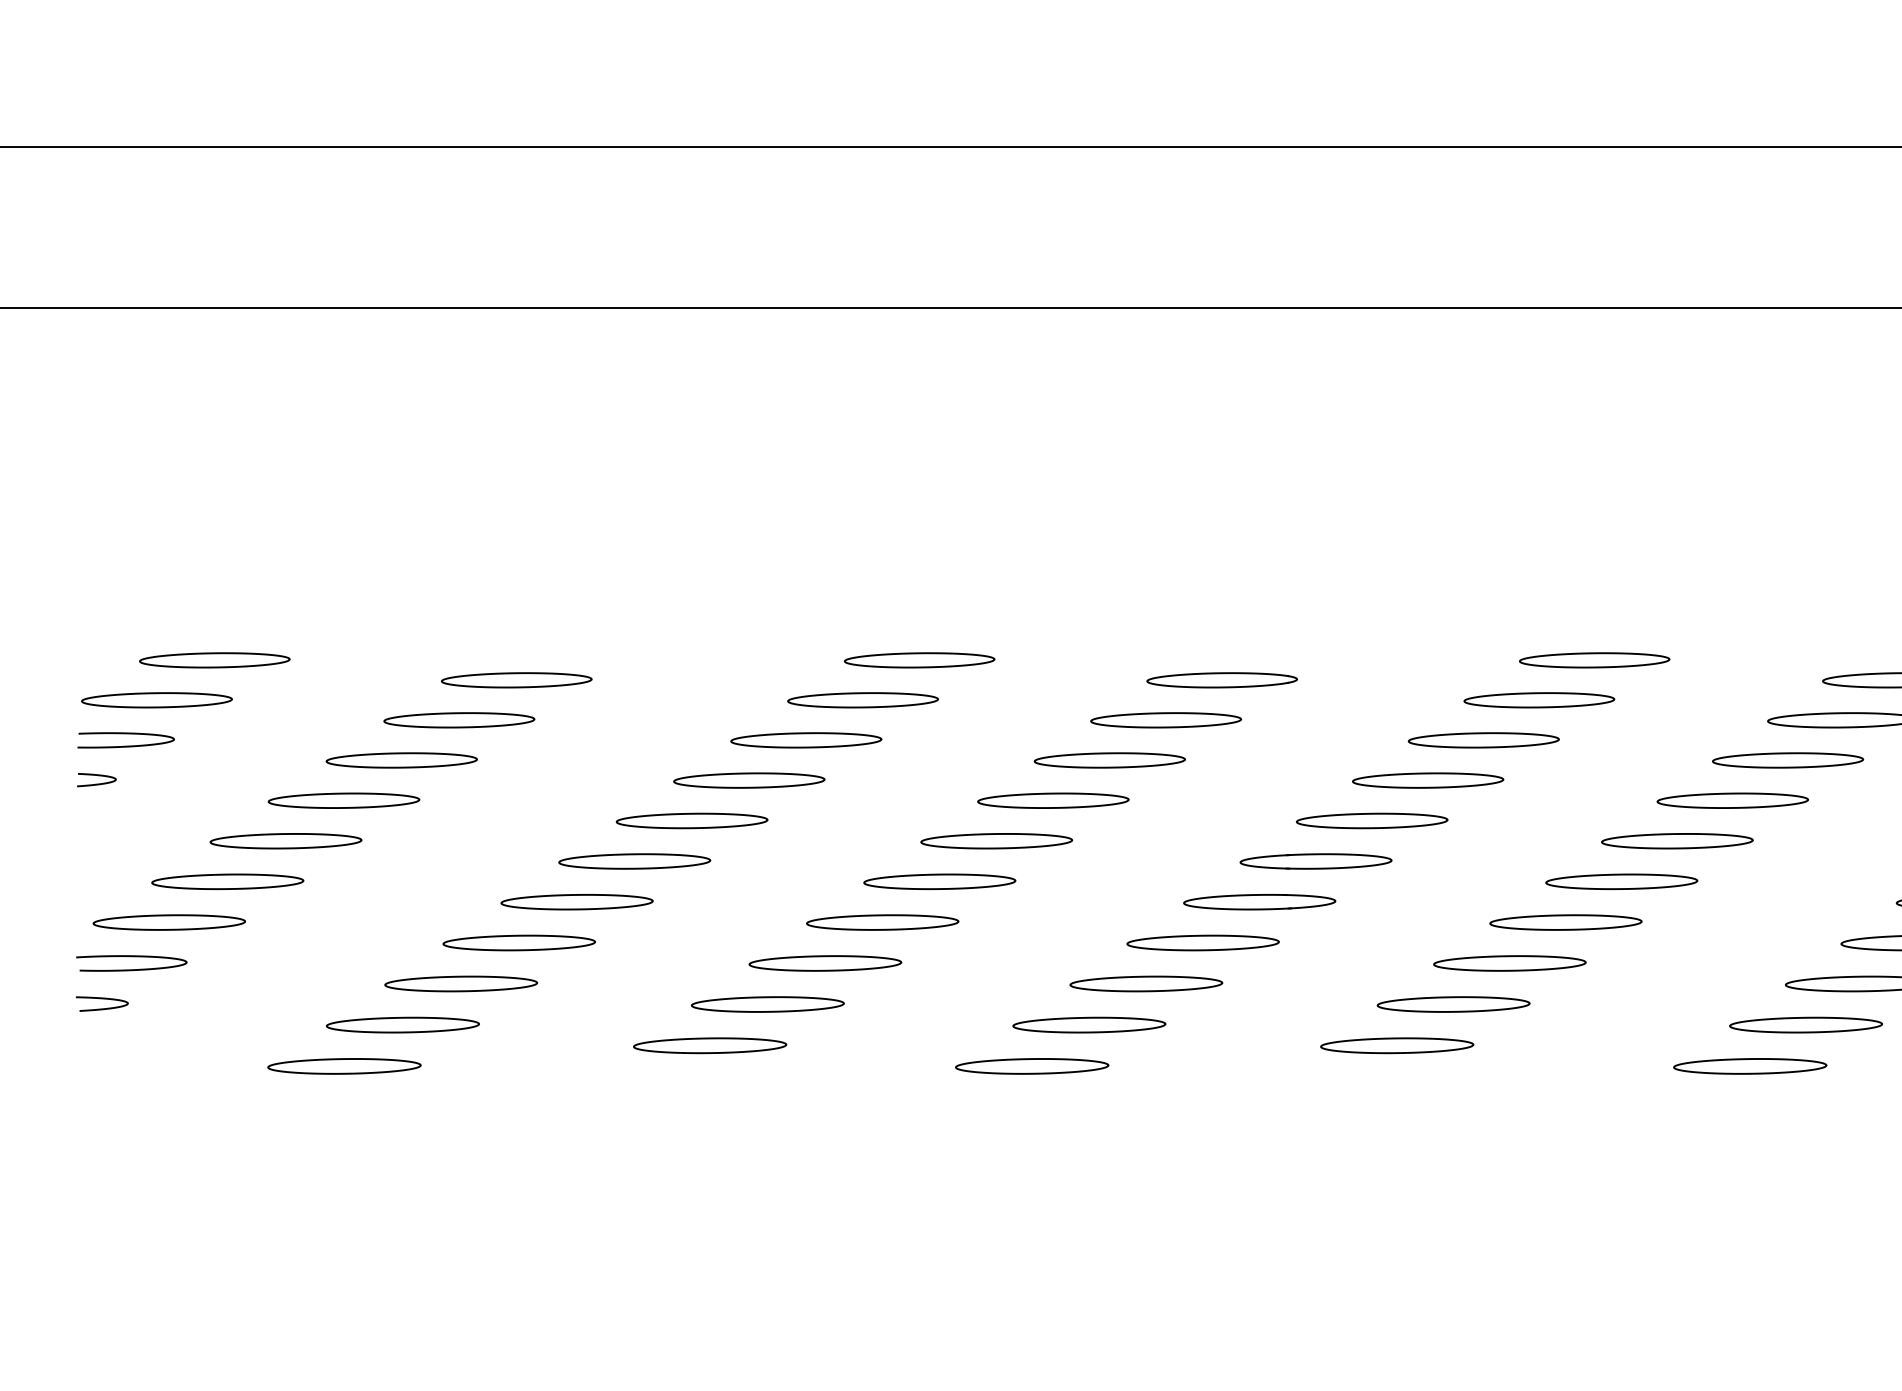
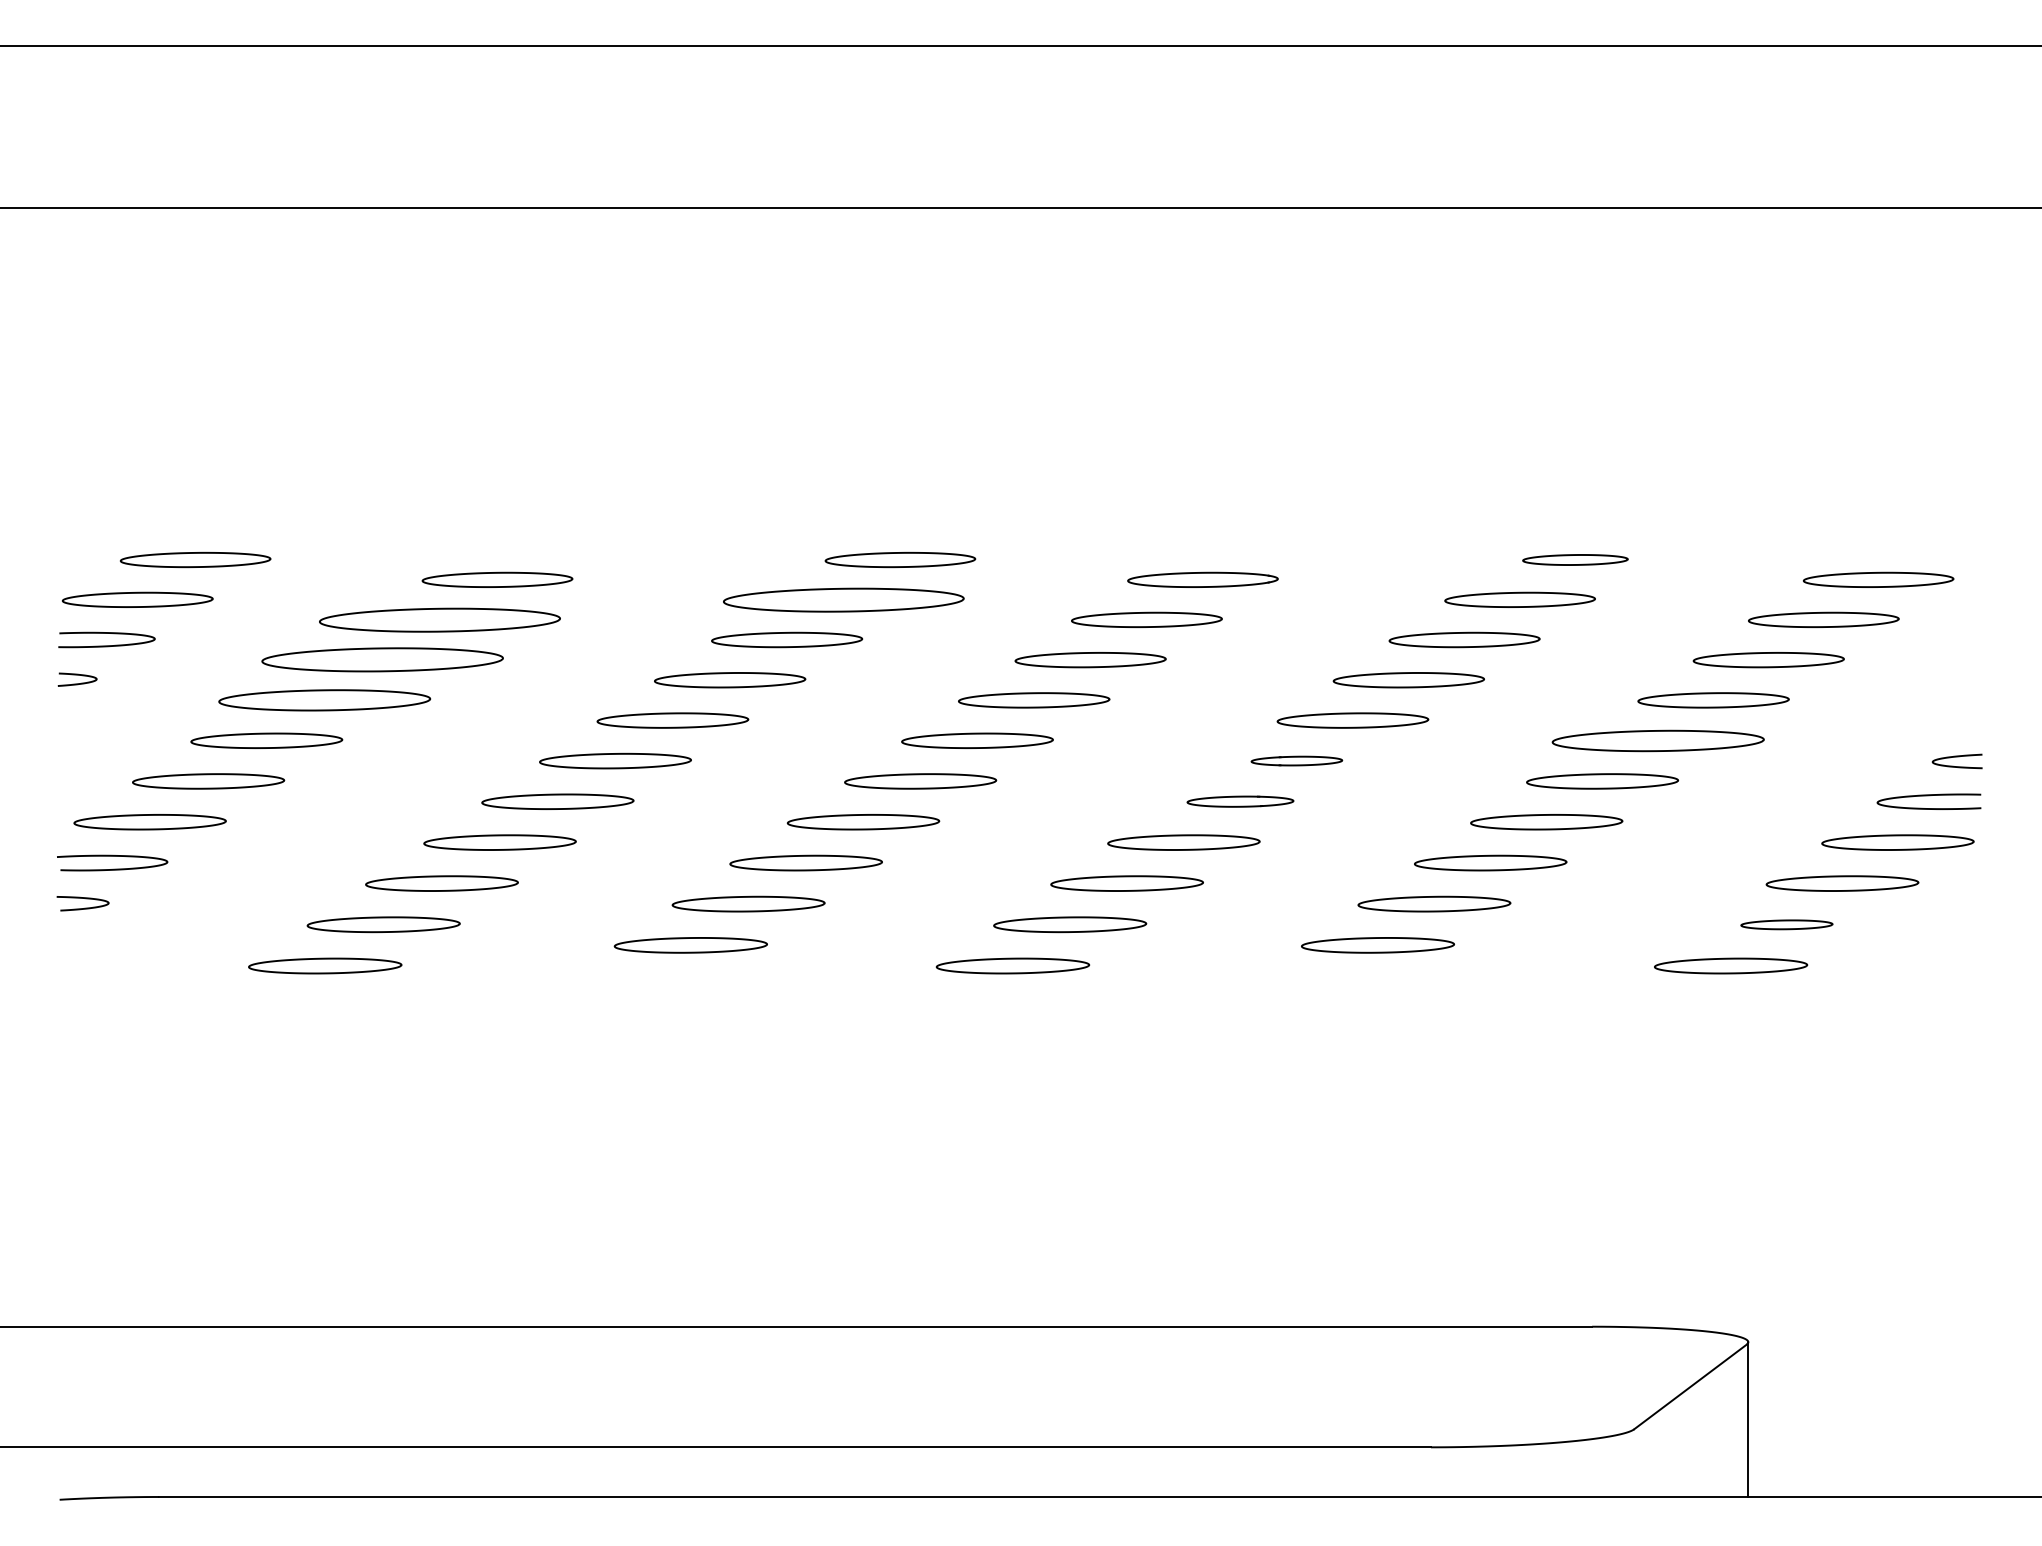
part: (1594, 659) -> (1575, 559), size x0.7
part: (862, 699) -> (843, 599), size x1.6
part: (459, 719) -> (440, 619), size x1.6
part: (401, 760) -> (382, 660), size x1.6
part: (343, 800) -> (324, 700), size x1.4
part: (1676, 840) -> (1657, 740), size x1.4
part: (1315, 860) -> (1296, 760), size x0.6
part: (1259, 901) -> (1240, 801), size x0.7
part: (1805, 1024) -> (1786, 924), size x0.6

